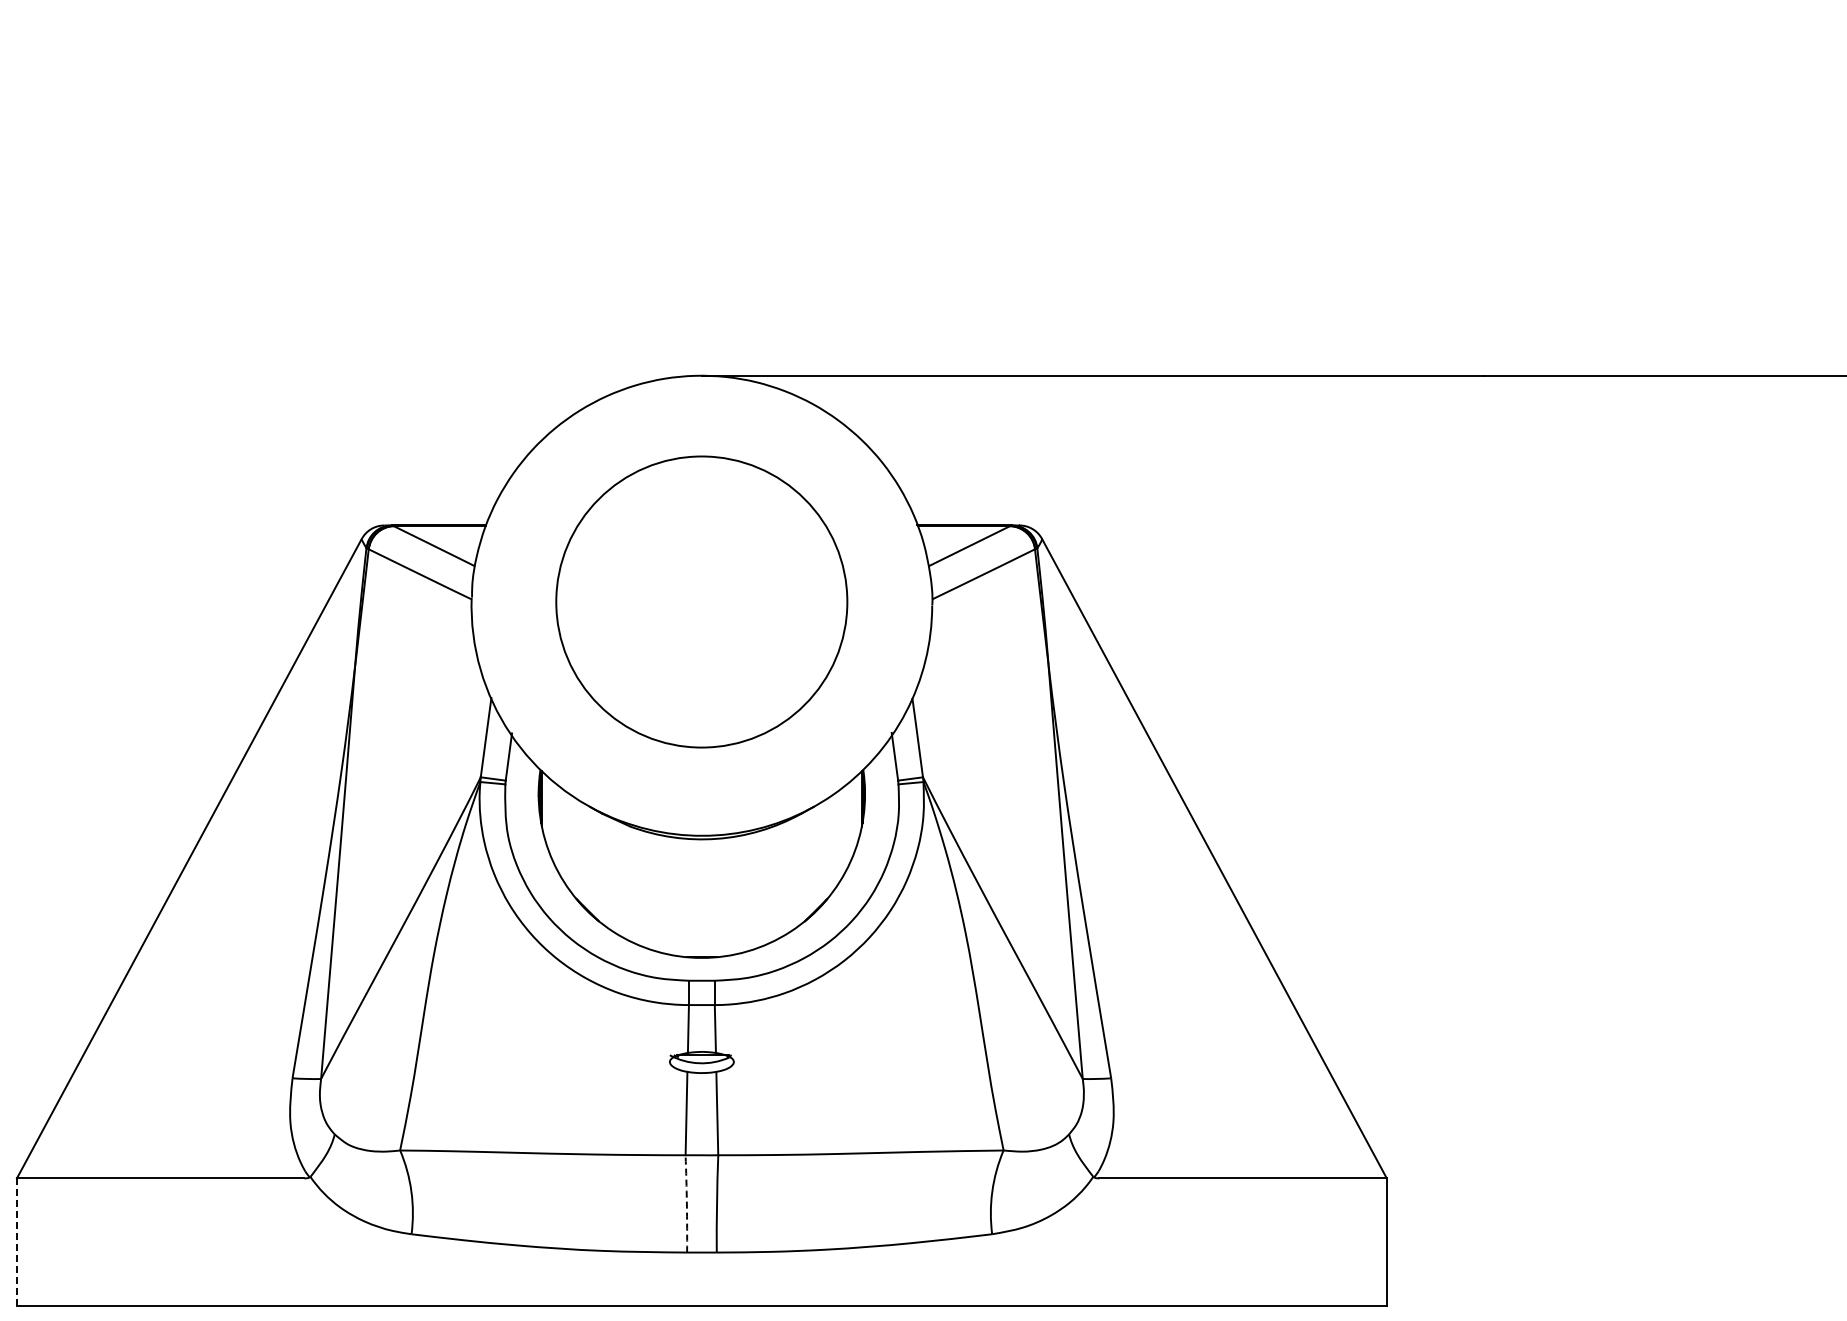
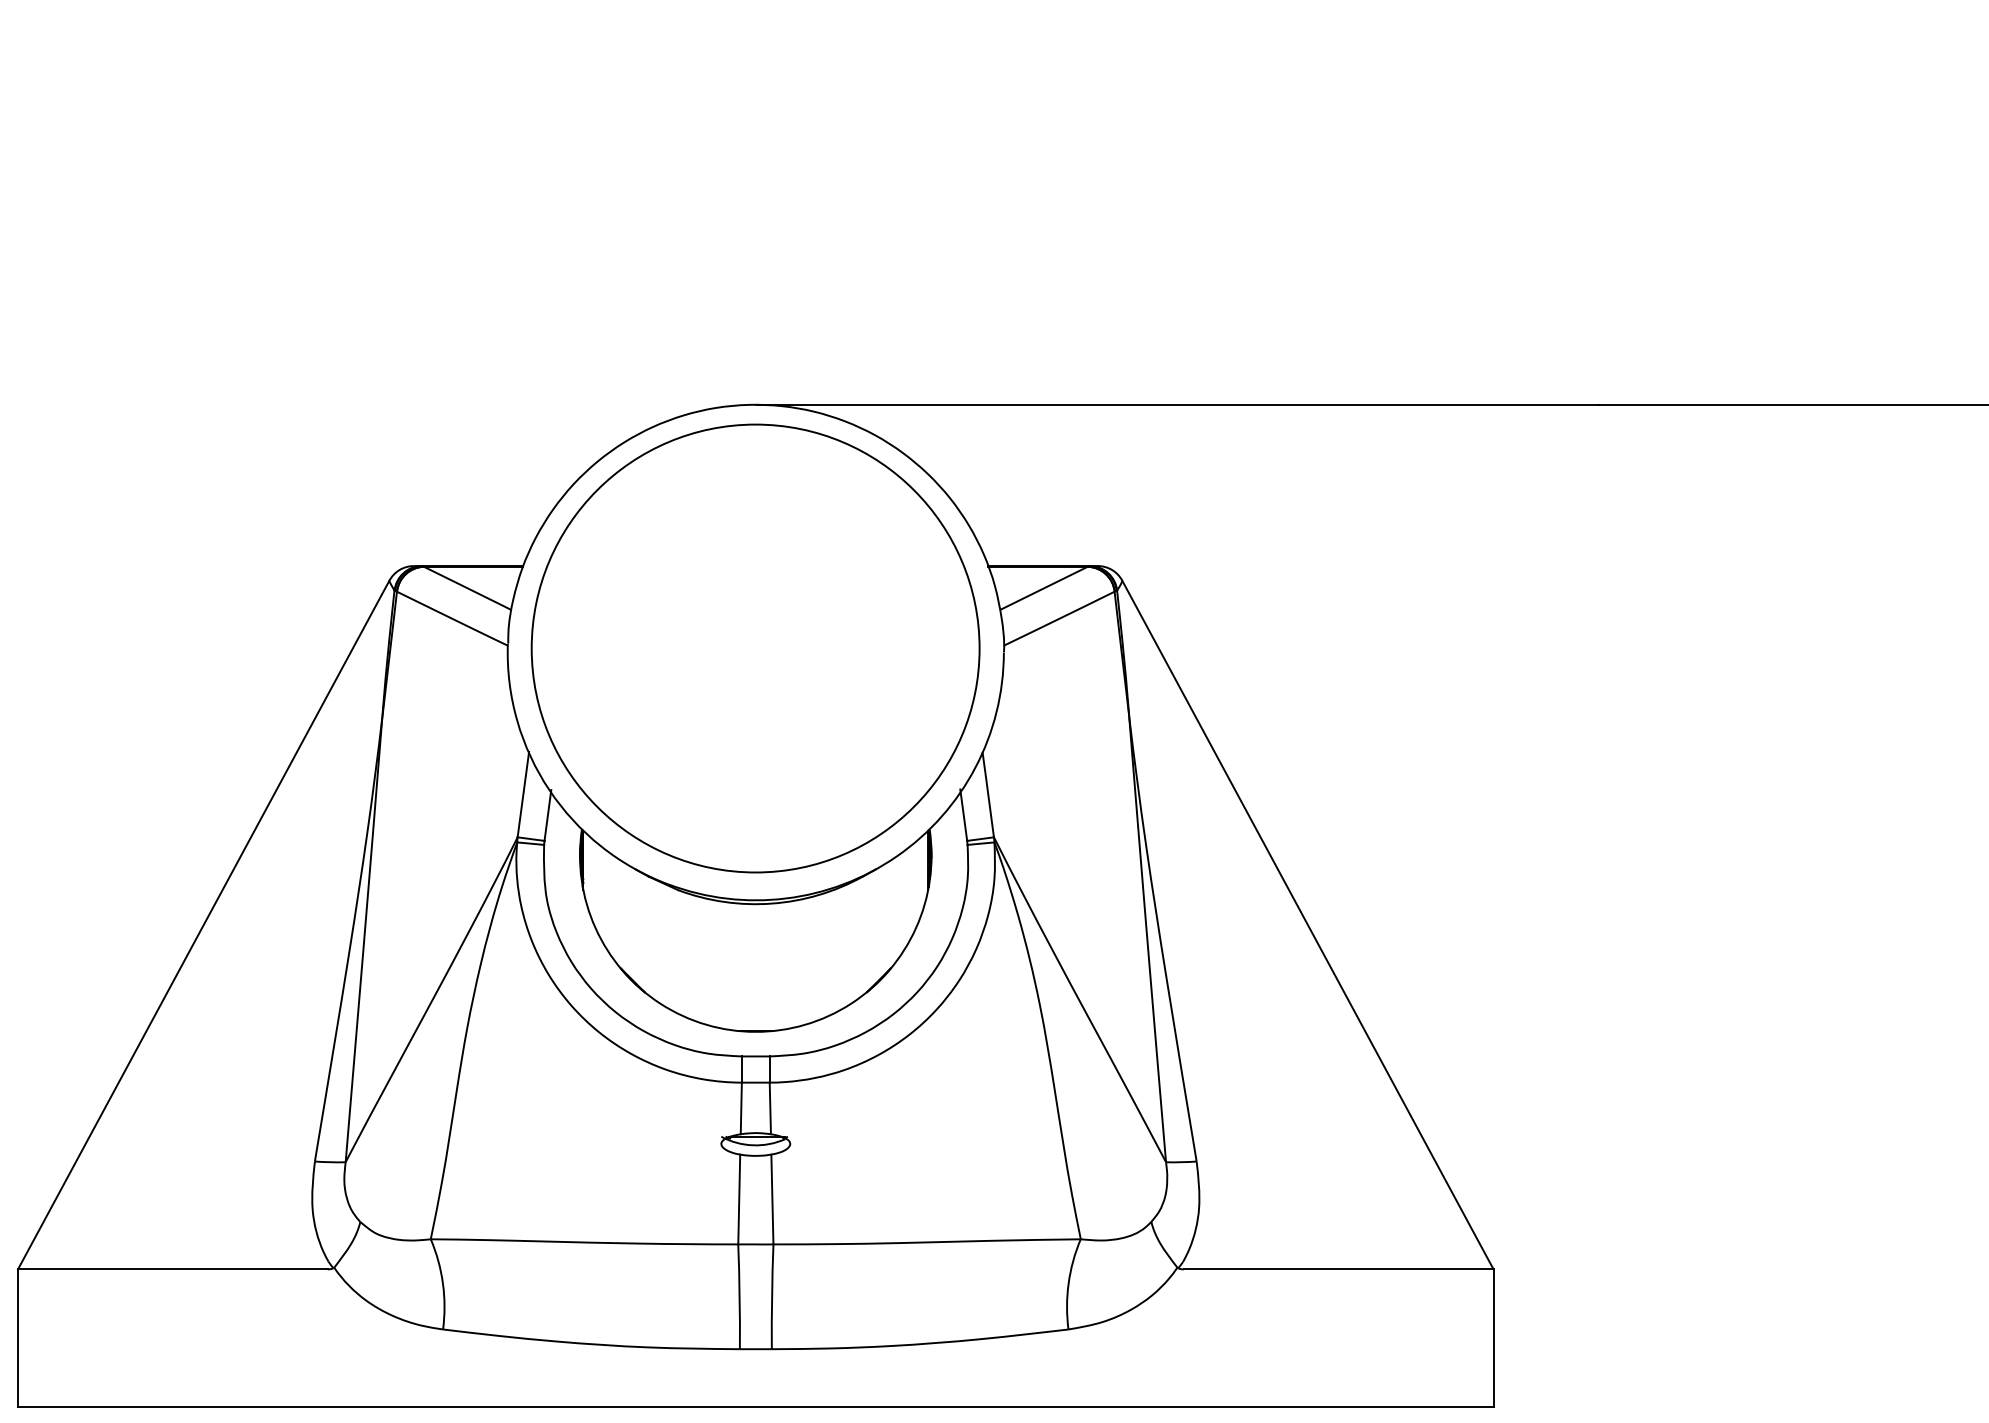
circle: (701, 601) -> (755, 647), size x1.43
arc: (686, 1203) -> (739, 1296), dashed -> solid
line: (16, 1242) -> (17, 1338), dashed -> solid

